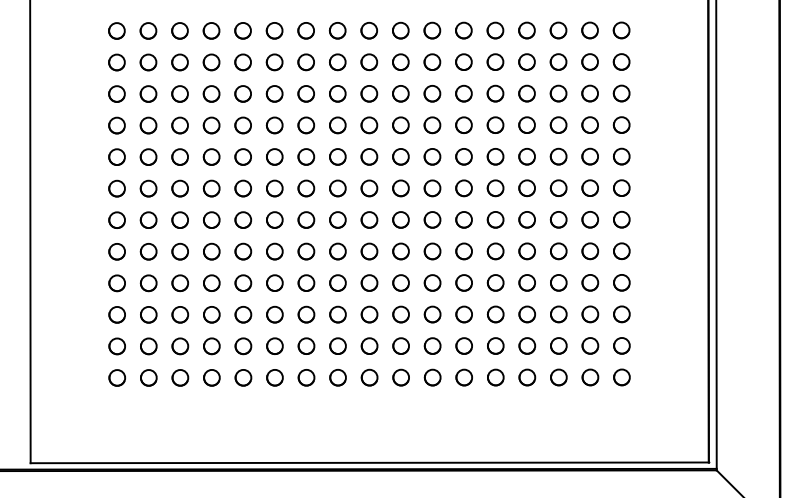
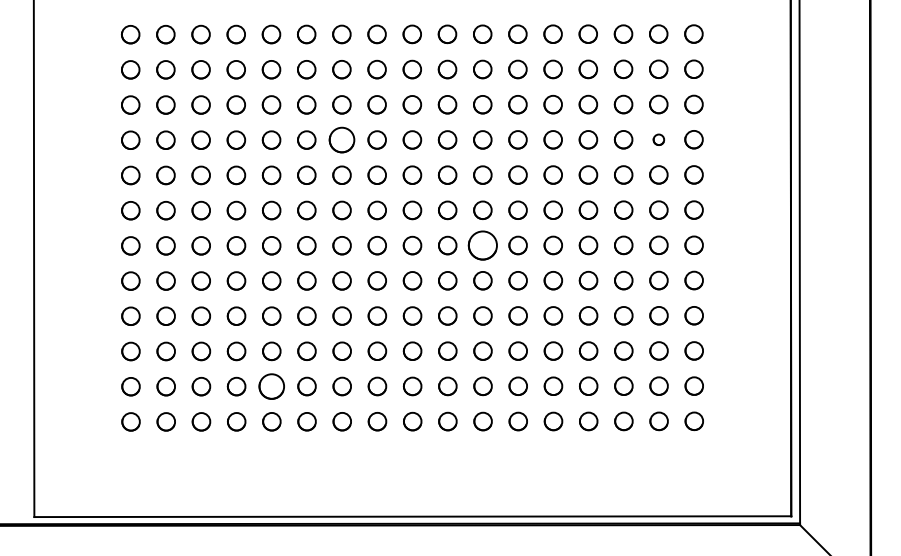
circle: (305, 124) -> (341, 139), size x1.4
circle: (589, 124) -> (658, 139), size x0.6
part: (432, 219) -> (482, 245), size x1.6
part: (243, 346) -> (271, 386), size x1.4

